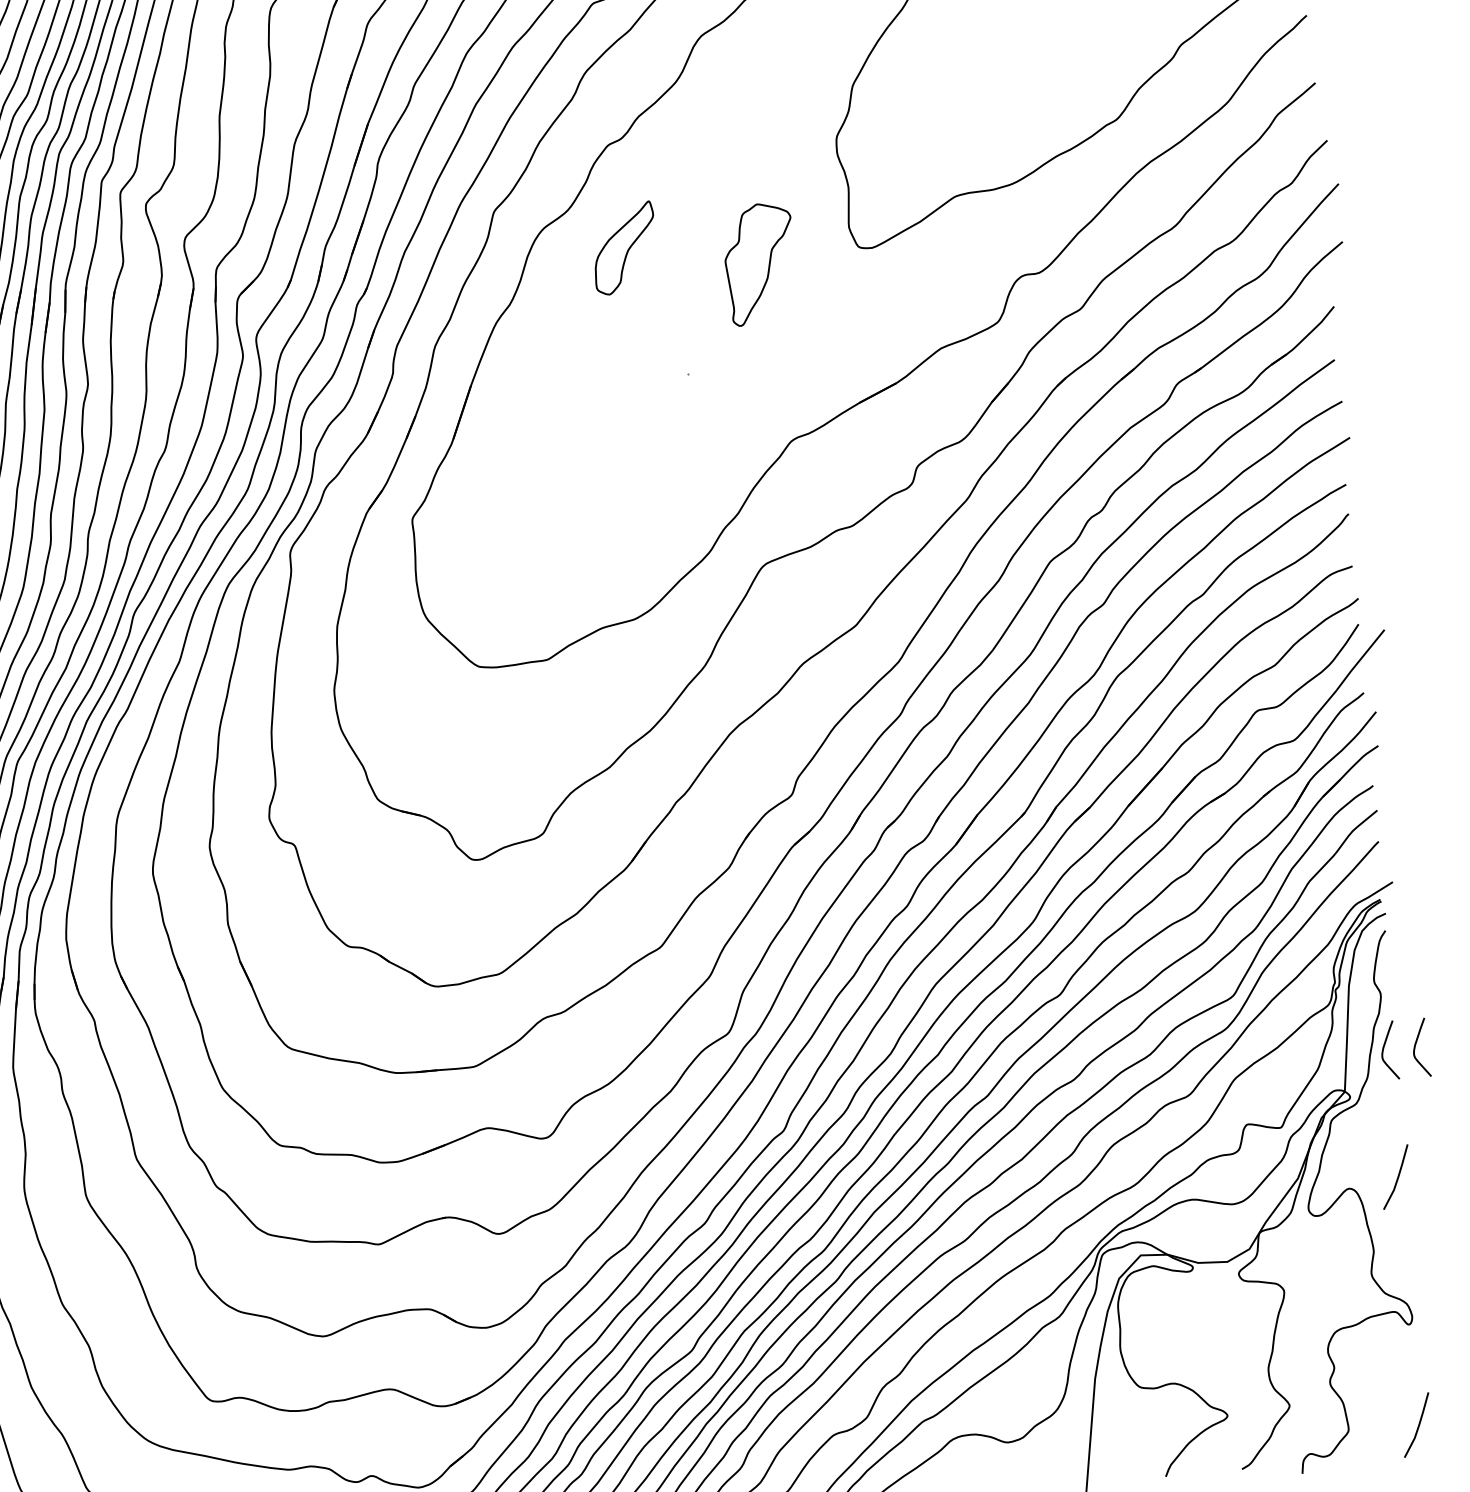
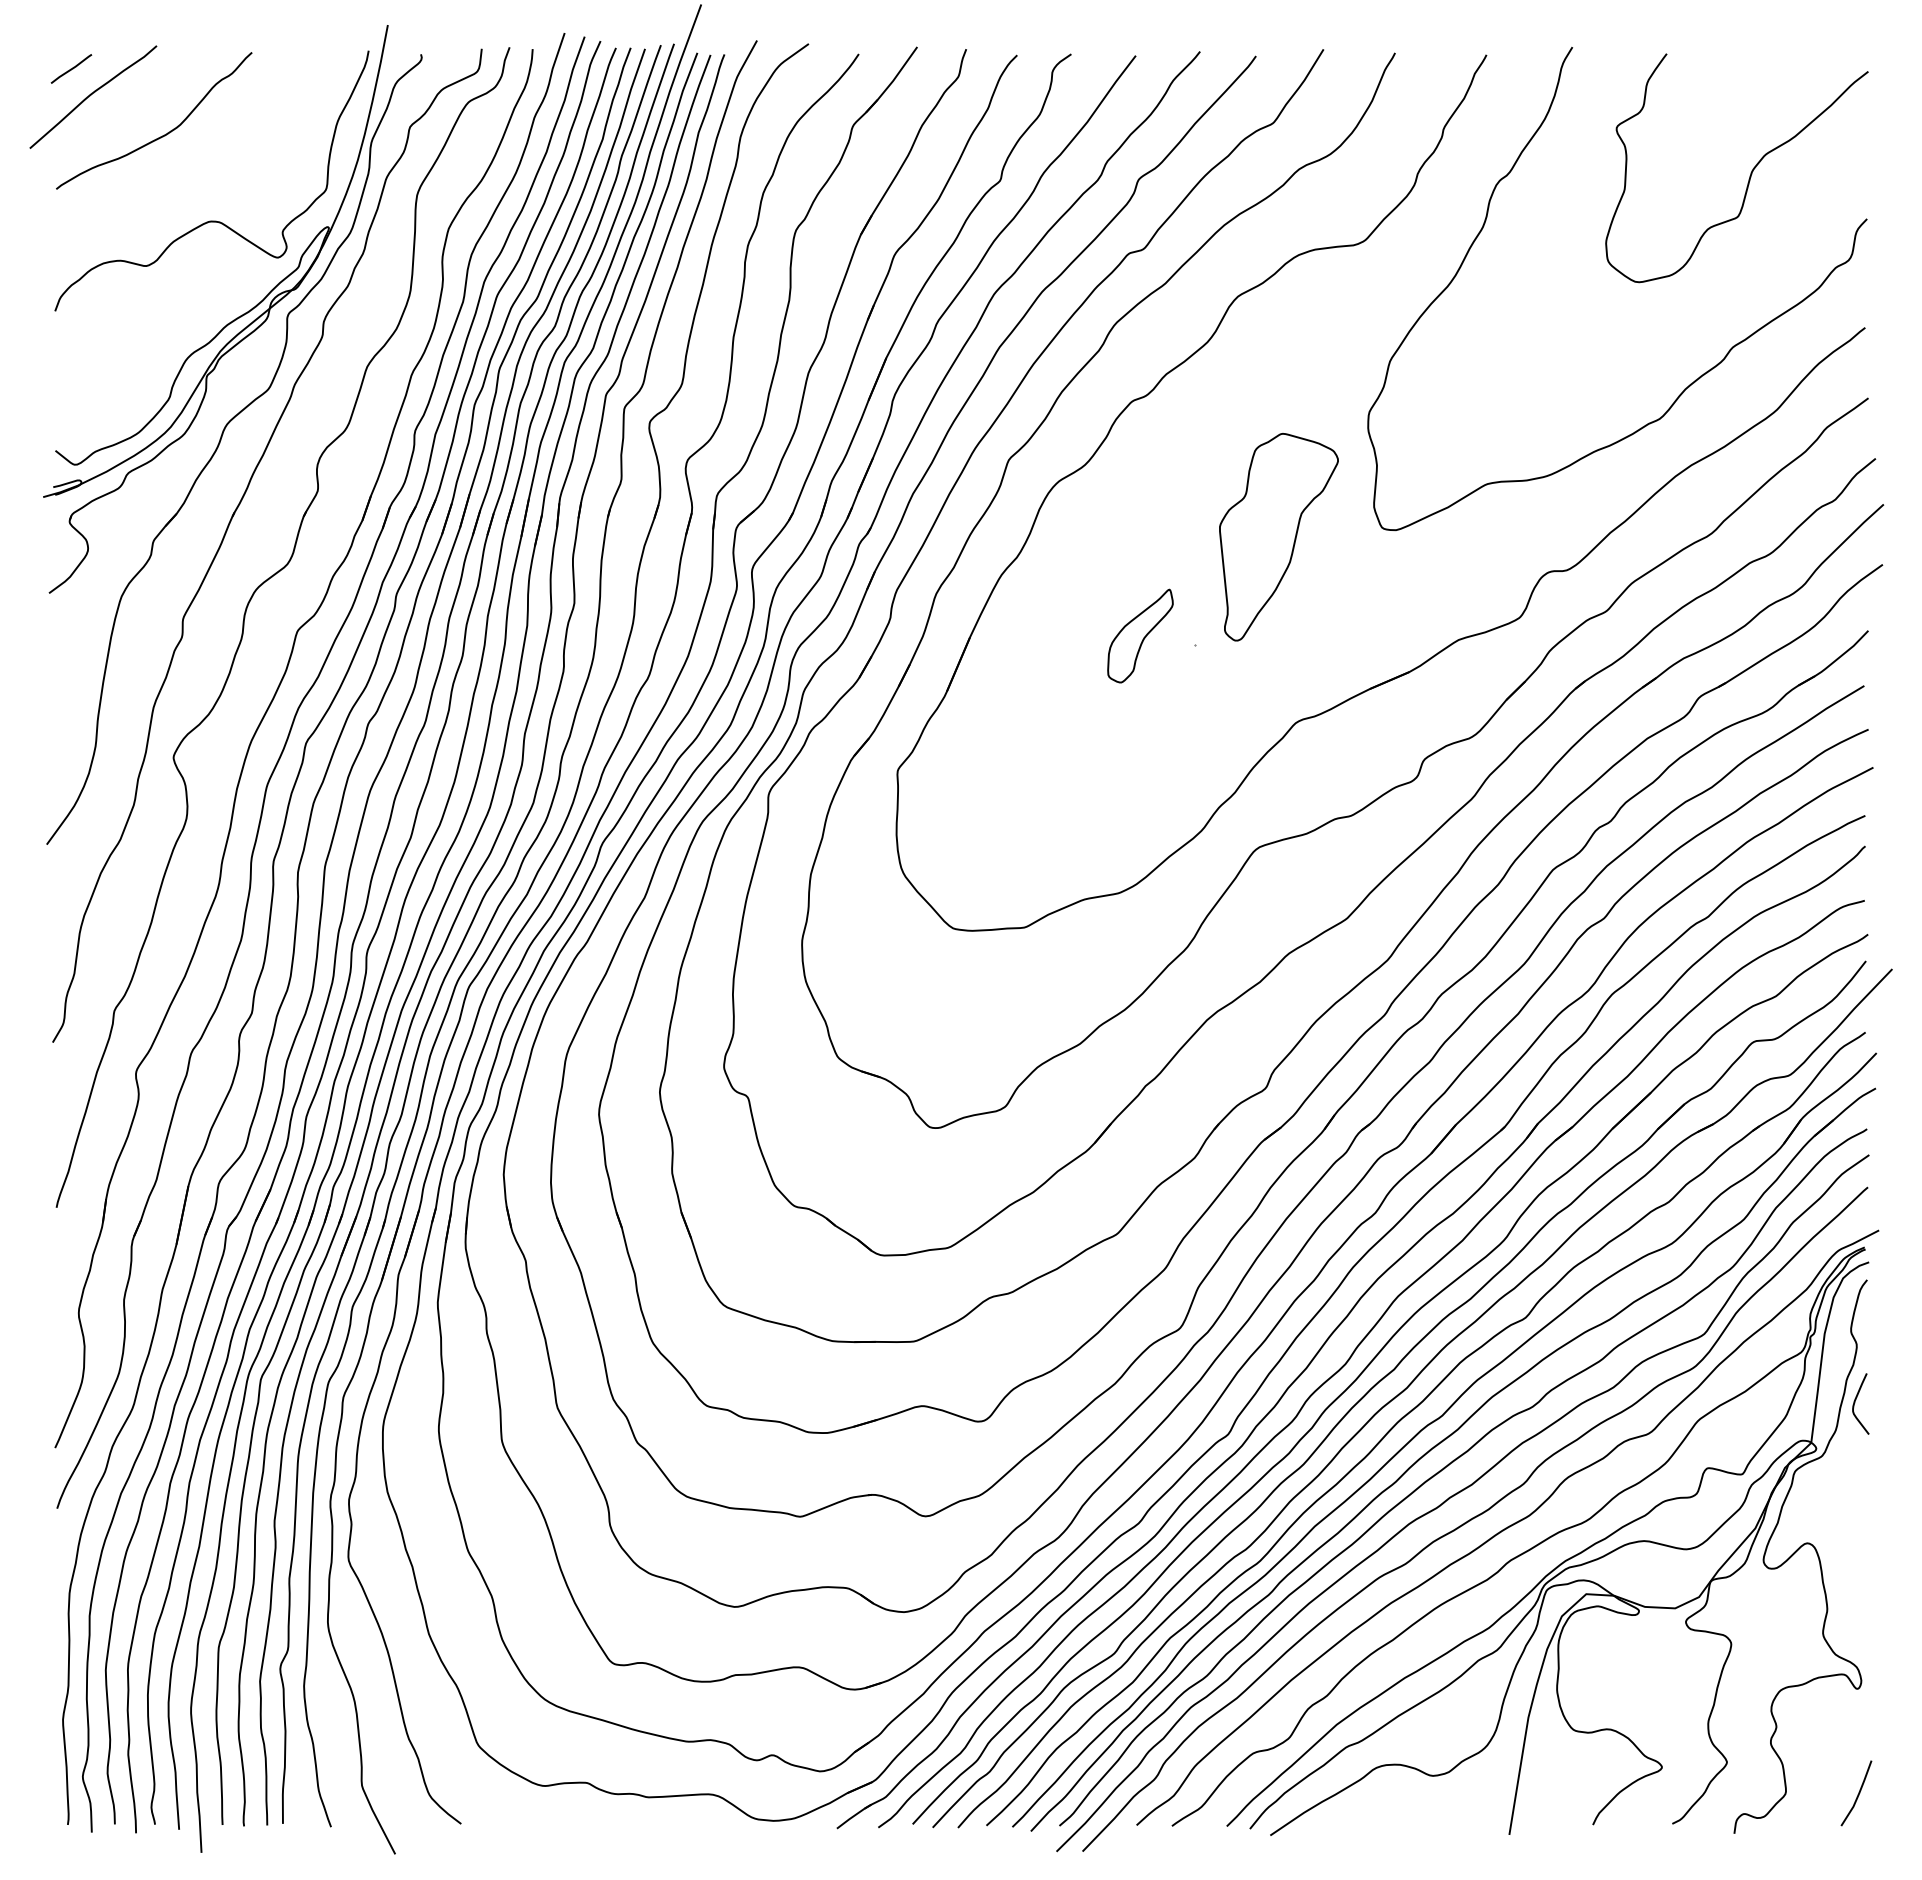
part: (624, 247) -> (1140, 635), moved
part: (759, 264) -> (1278, 537), size x1.67
curve: (1415, 1047) -> (1888, 1403), removed
line: (1396, 1178) -> (1857, 1536), removed

